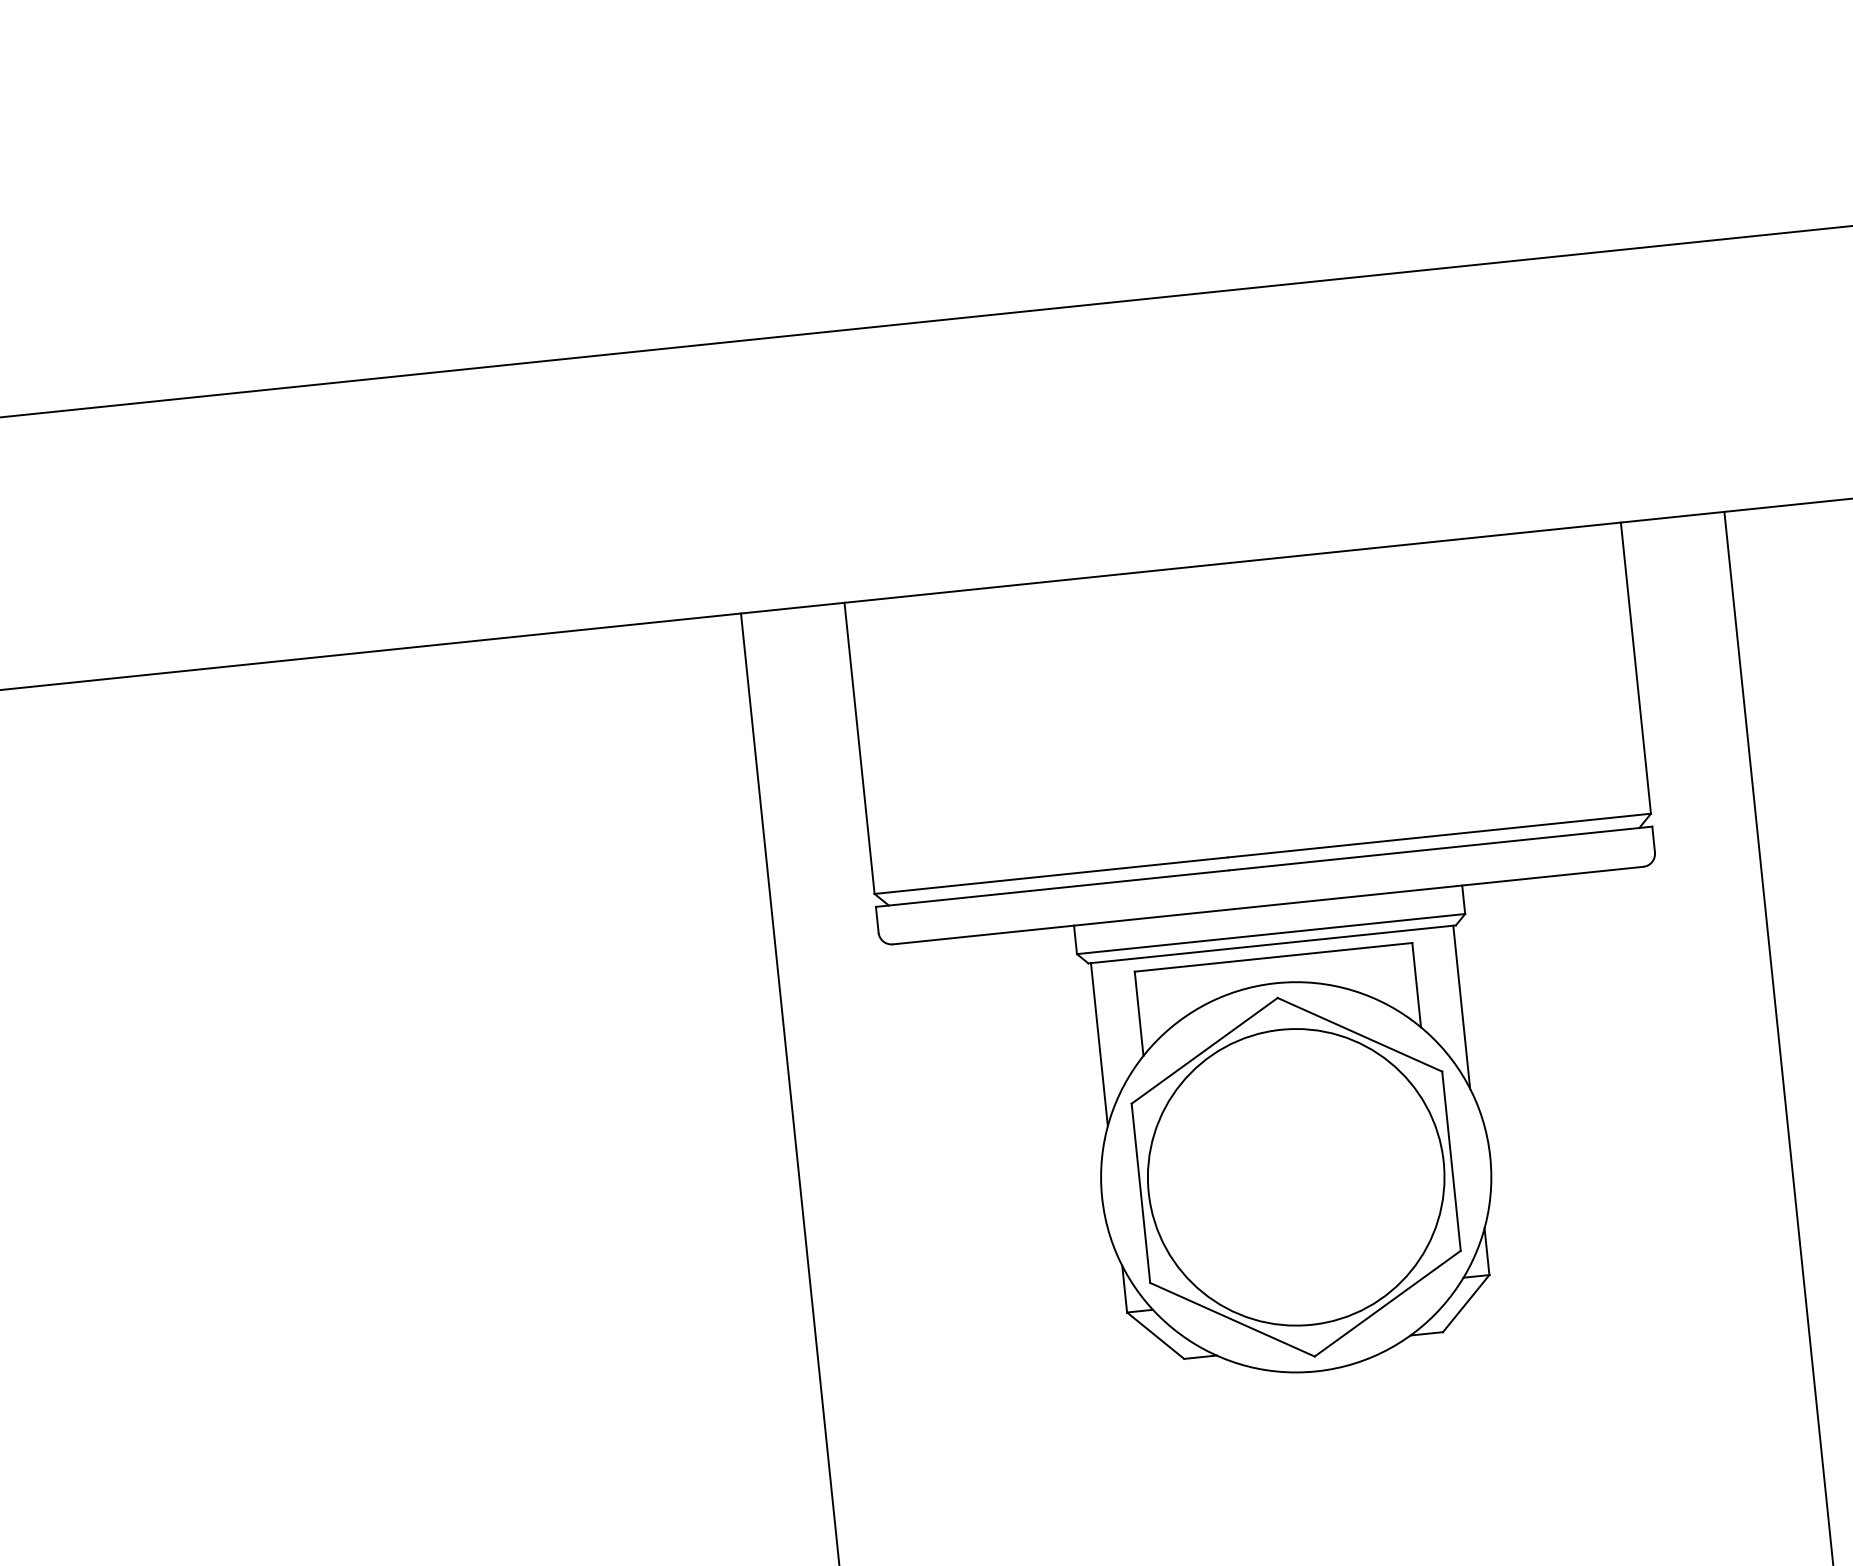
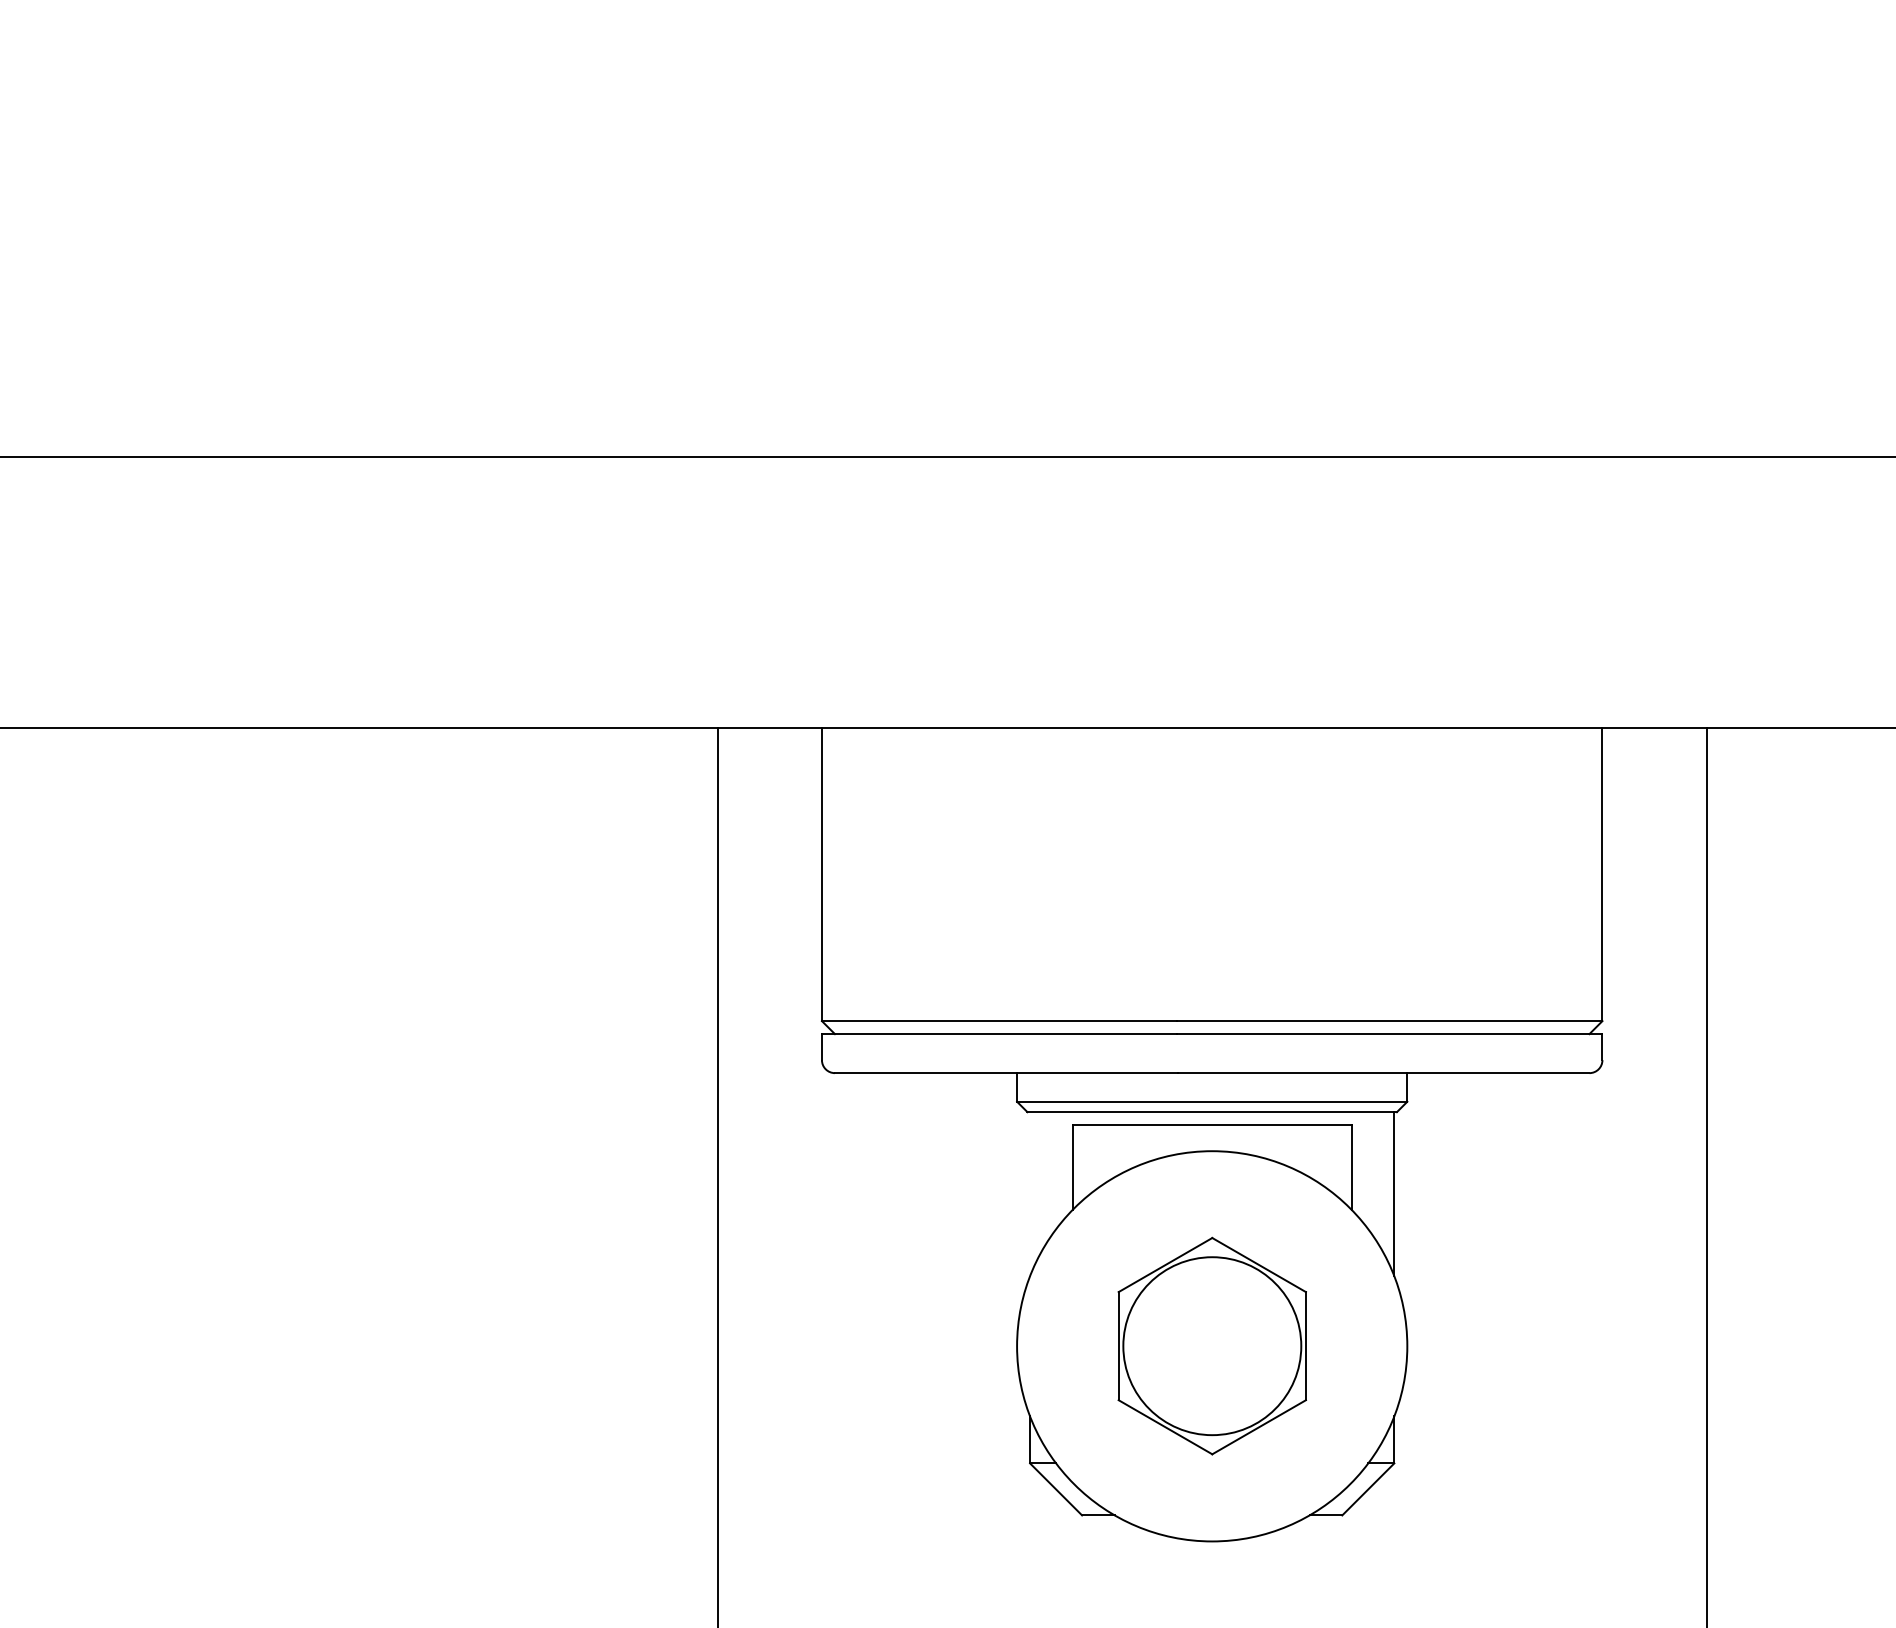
line: (1099, 1044) -> (1030, 1194), removed
part: (1296, 1176) -> (1212, 1345), size x0.6

